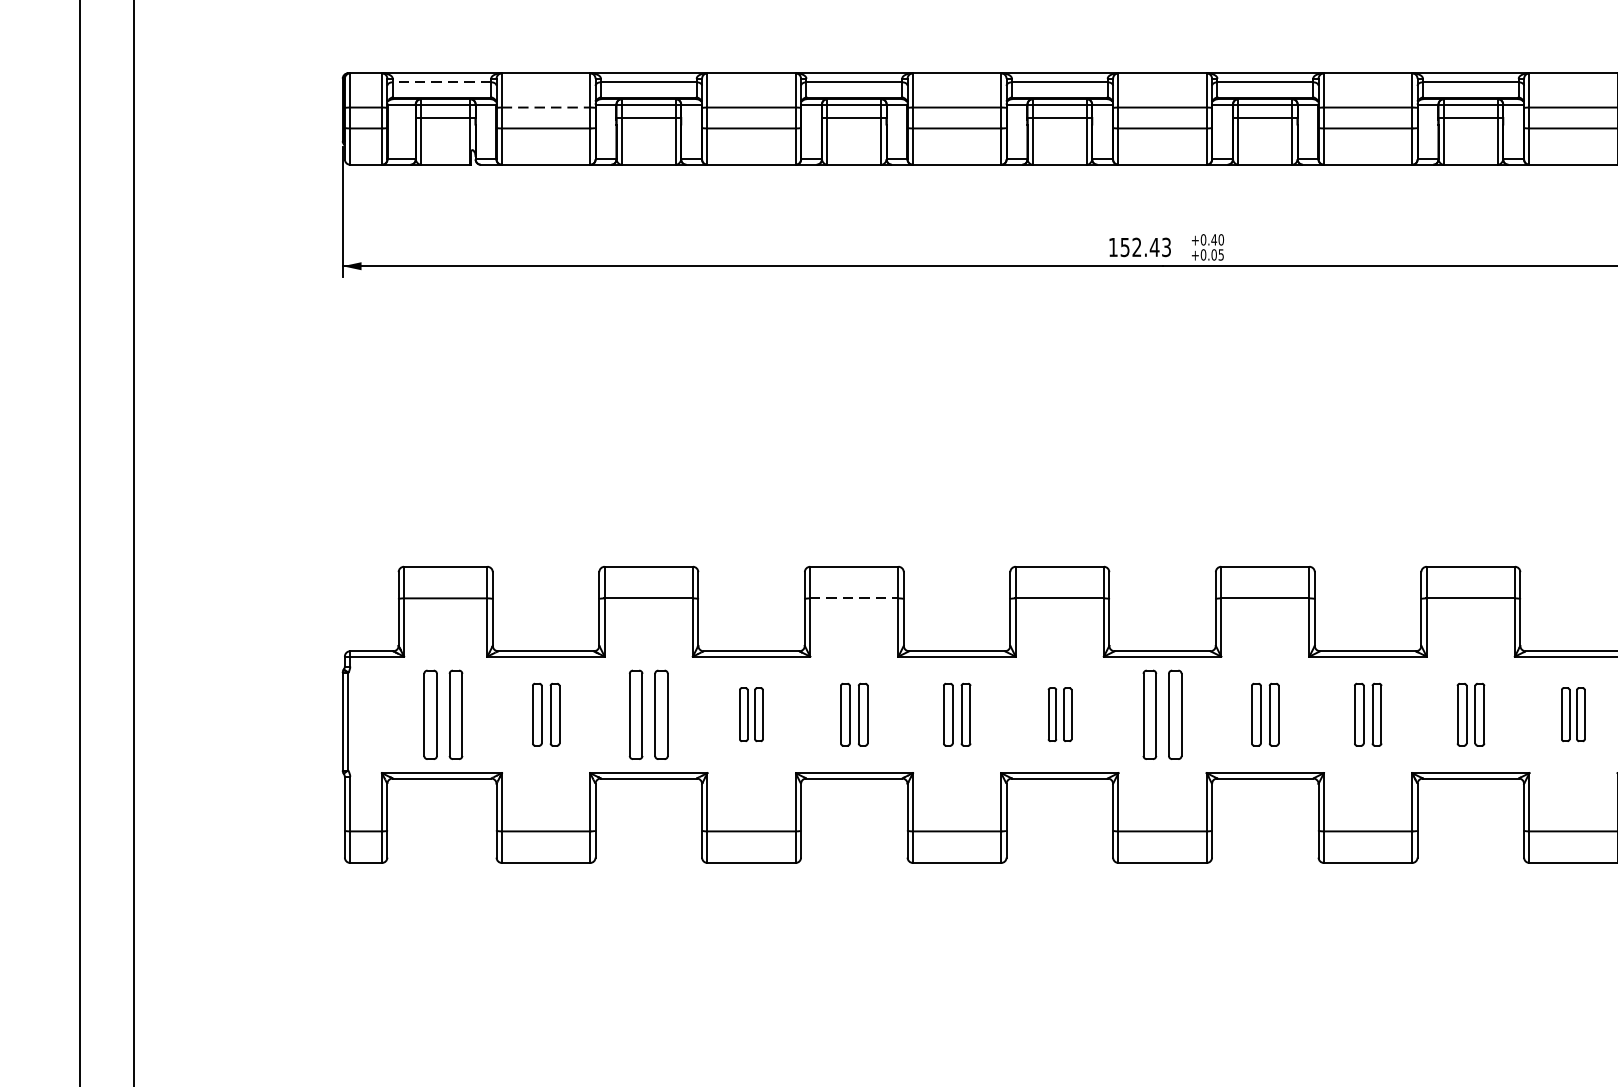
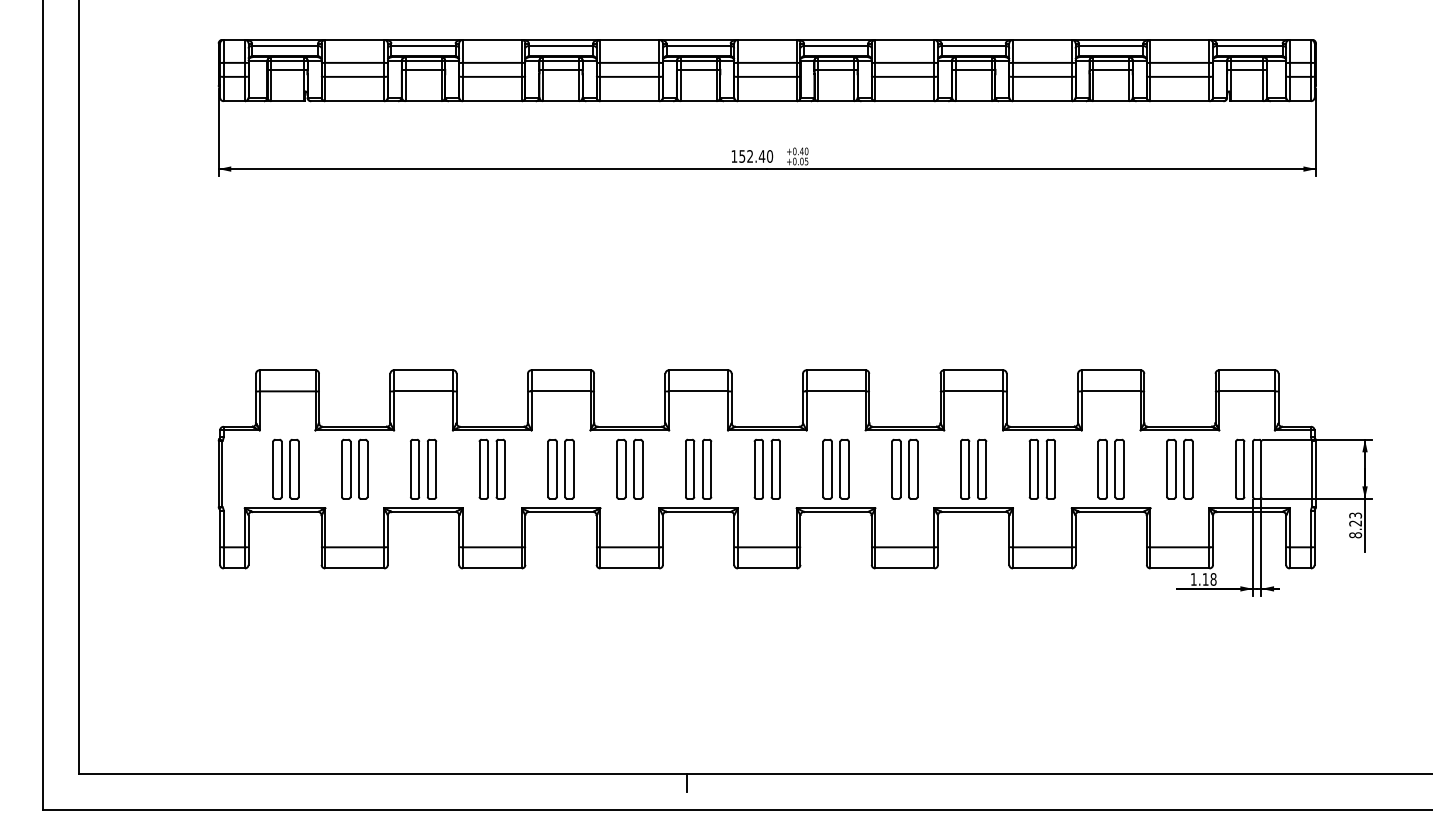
line: (442, 81) -> (285, 45), dashed -> solid
line: (545, 106) -> (354, 62), dashed -> solid
text: (1167, 247) -> (770, 156), 152.43 -> 152.40
line: (853, 598) -> (560, 391), dashed -> solid
part: (545, 713) -> (354, 468), size x1.43
part: (750, 713) -> (491, 468), size x1.67
part: (853, 713) -> (560, 468), size x1.43
part: (956, 713) -> (629, 468), size x1.43
part: (1059, 713) -> (698, 468), size x1.67
part: (1264, 713) -> (835, 468), size x1.43
part: (1367, 713) -> (904, 468), size x1.43
part: (1470, 713) -> (973, 468), size x1.43
part: (1572, 713) -> (1041, 468), size x1.67

